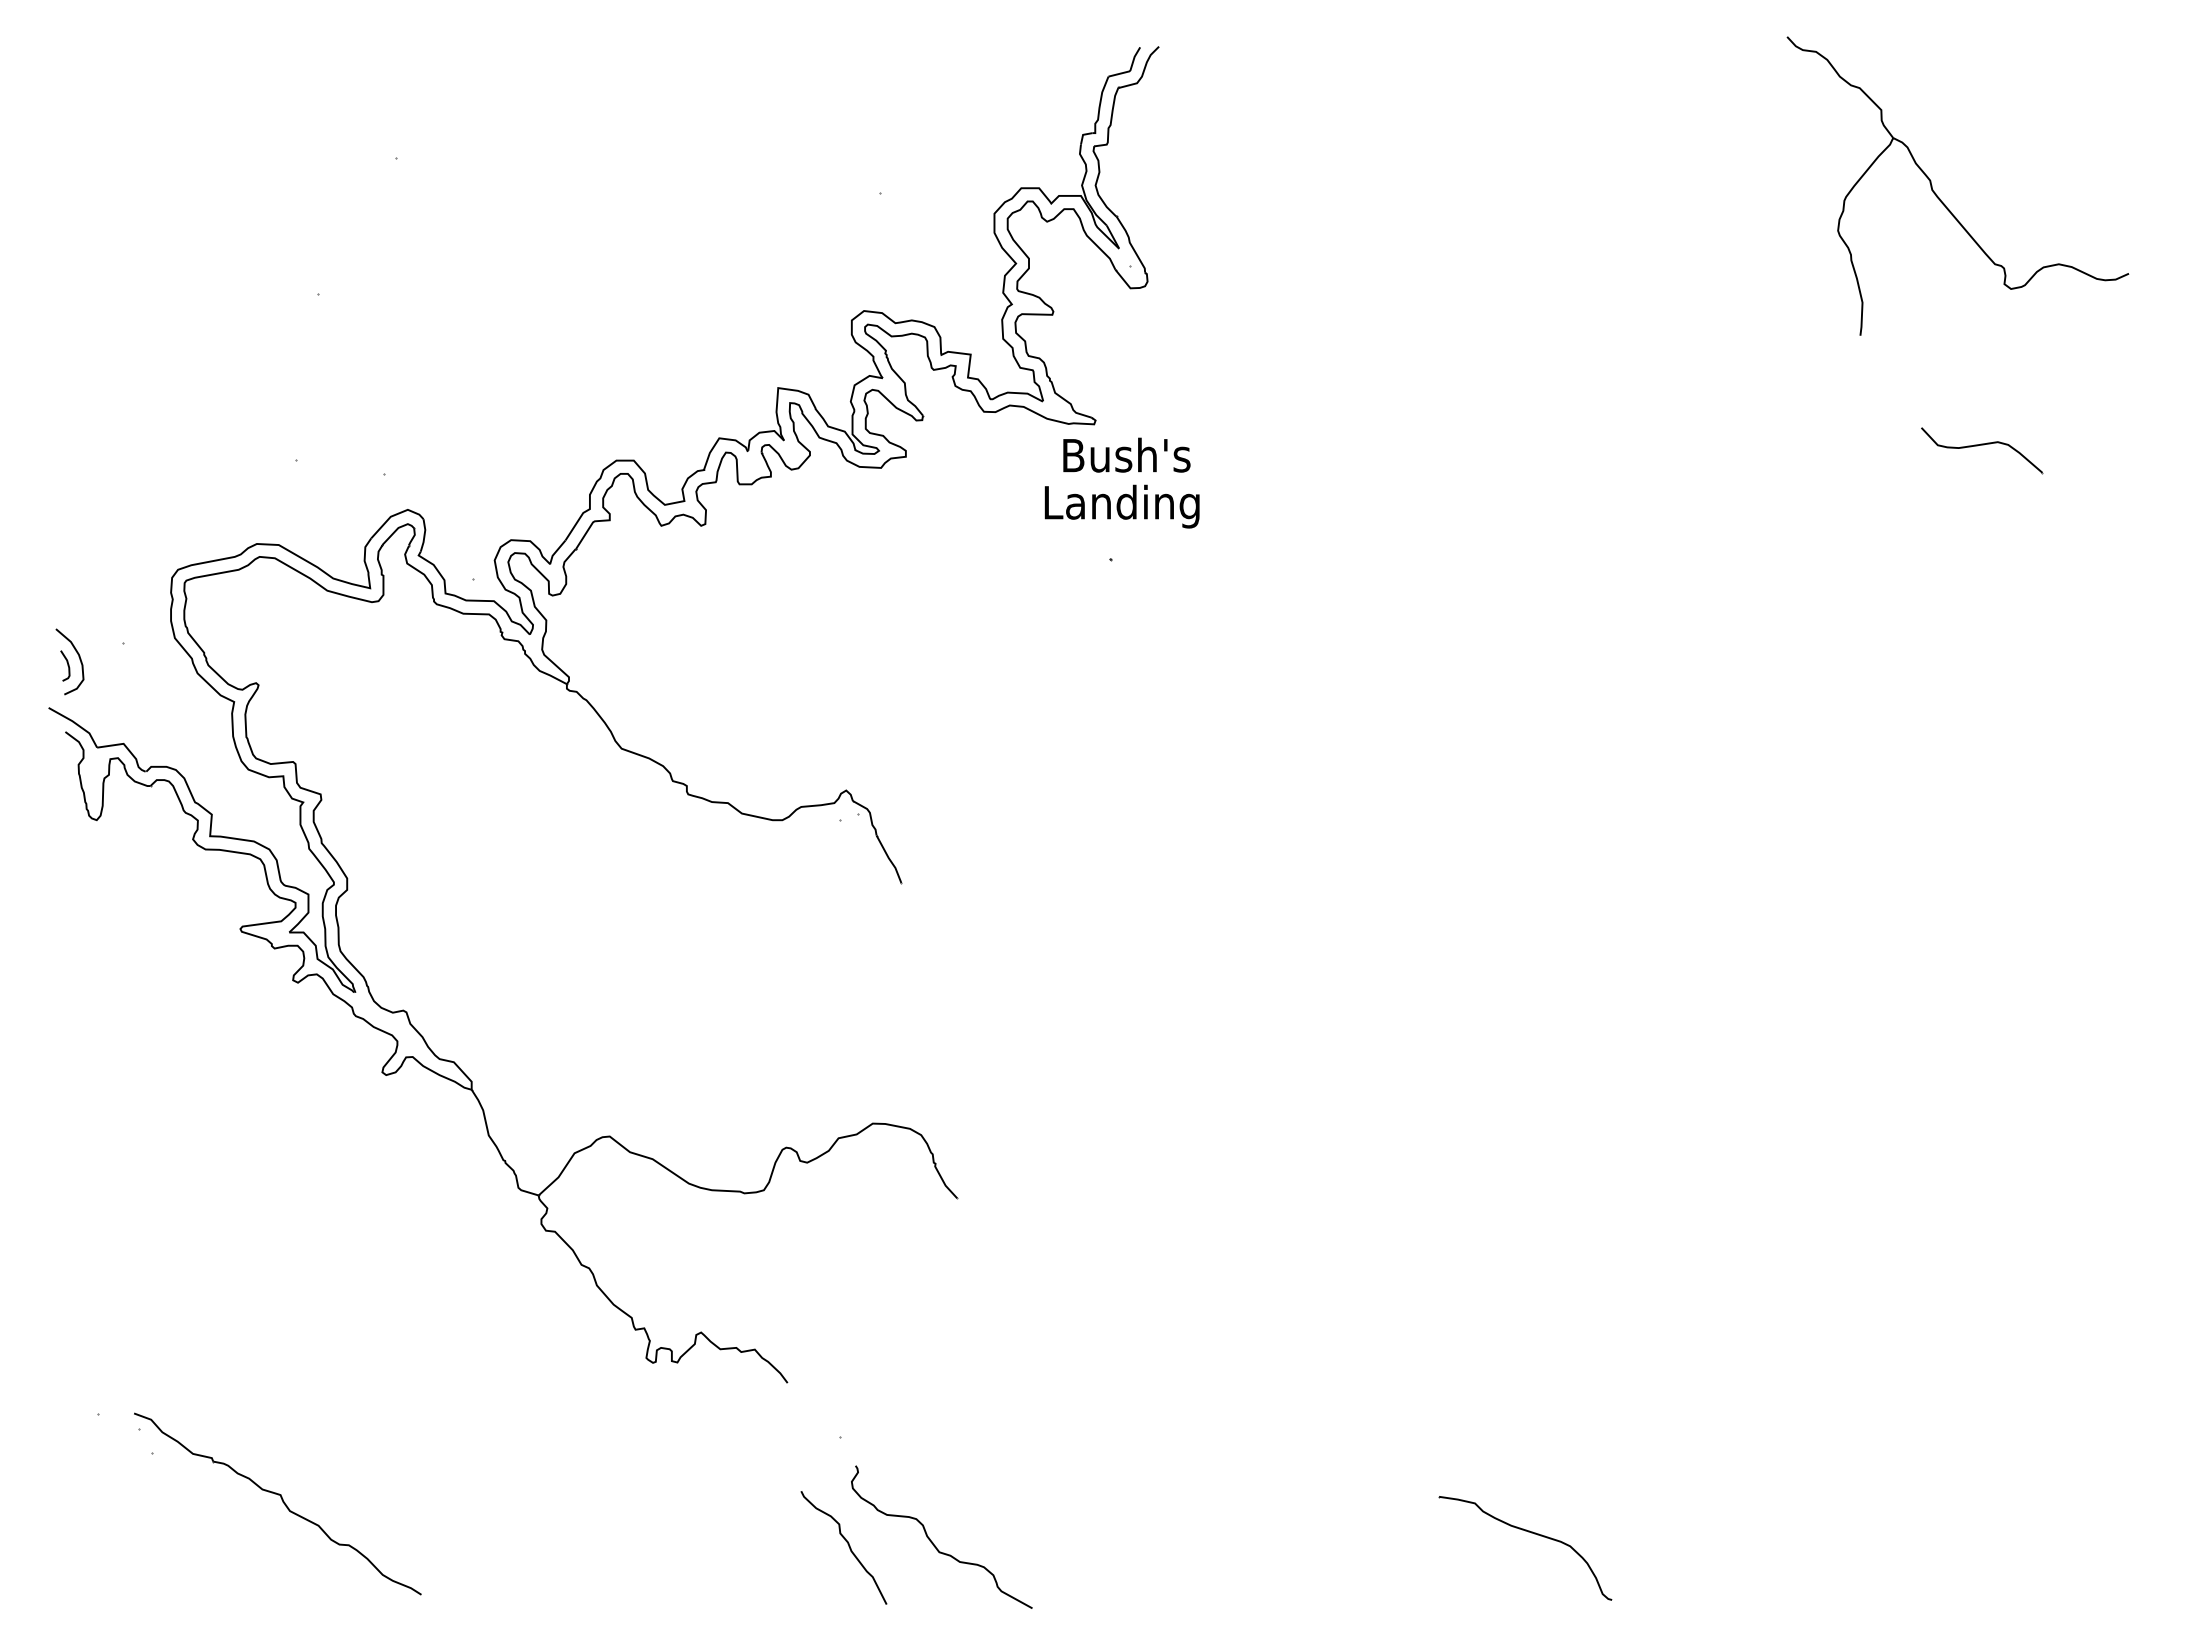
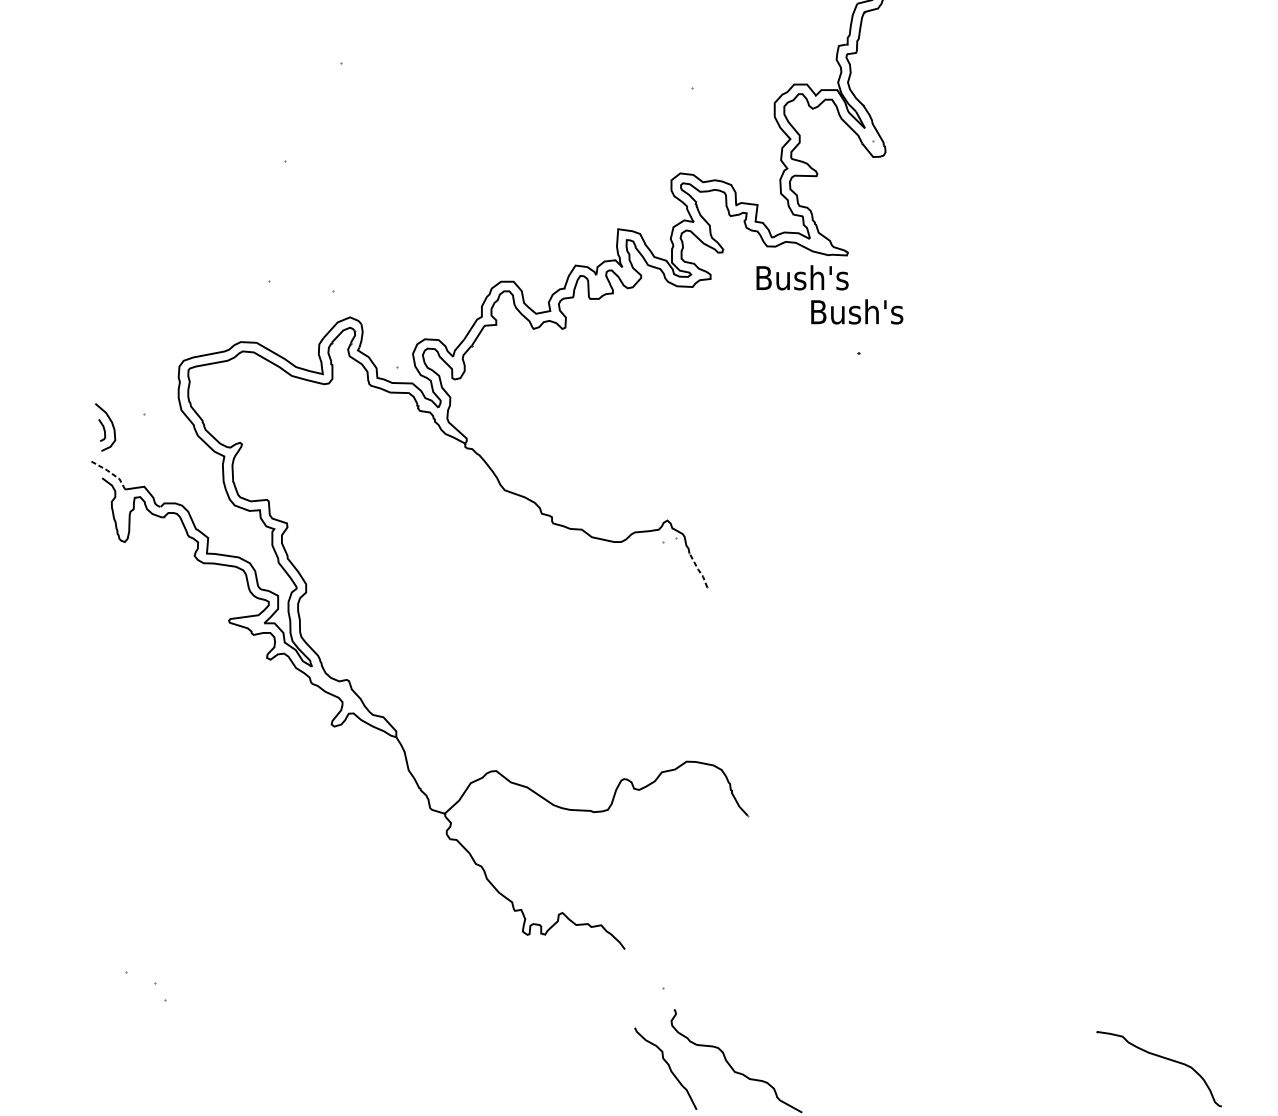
text: (1126, 454) -> (802, 277), moved
text: (1123, 506) -> (868, 314), Landing -> Bush's
line: (76, 723) -> (110, 472), solid -> dashed
line: (889, 859) -> (698, 570), solid -> dashed
part: (277, 1503) -> (255, 1036), removed

